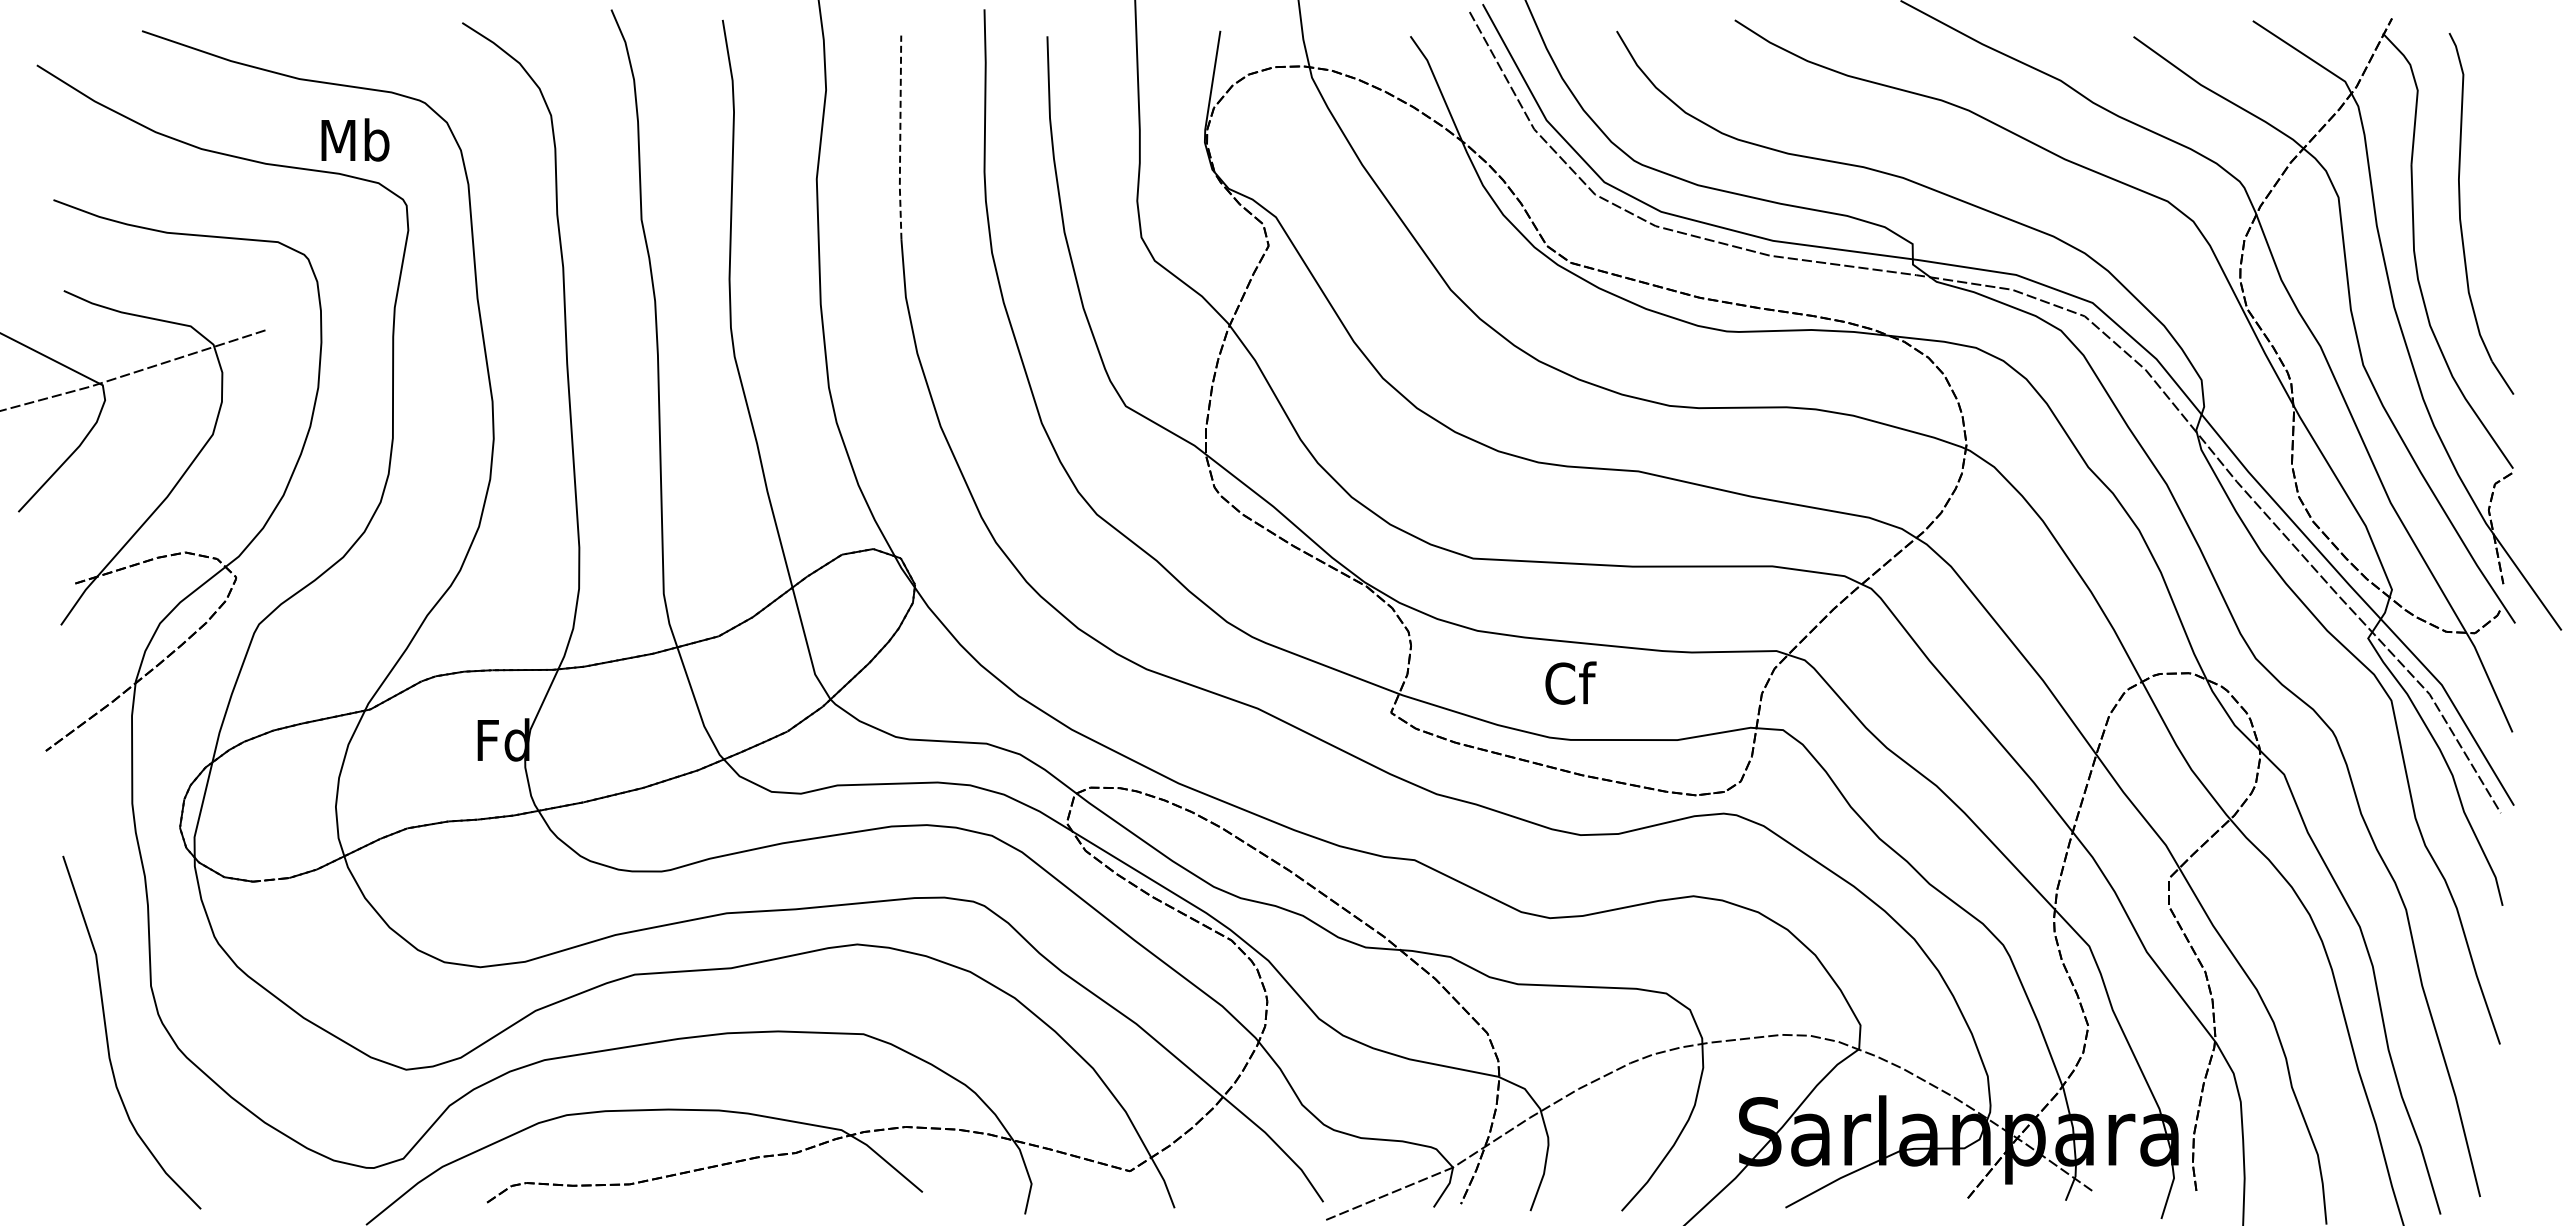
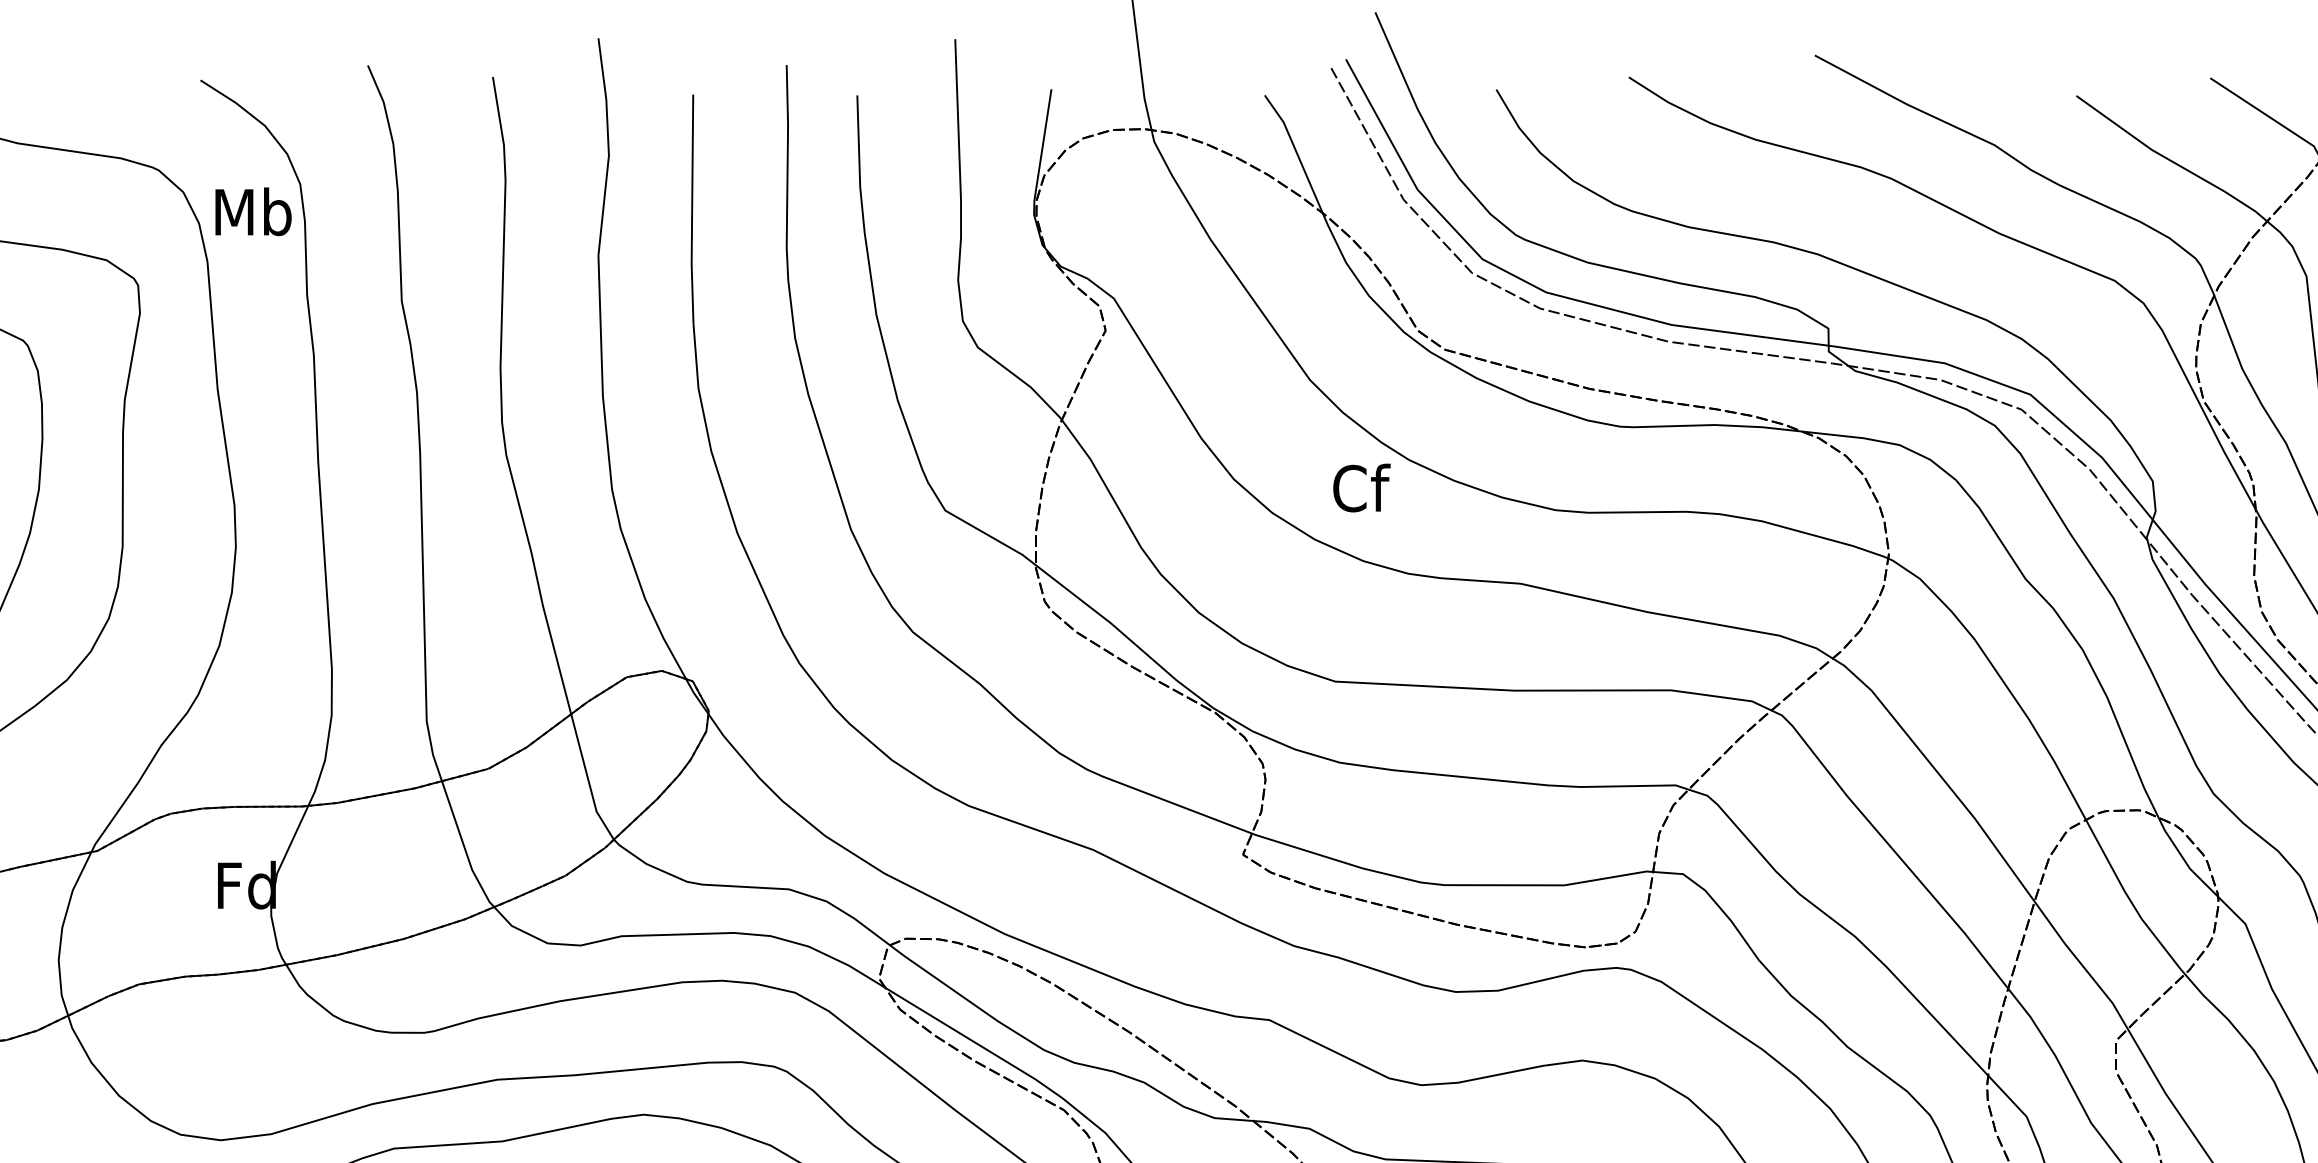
line: (900, 138) -> (692, 210), dashed -> solid
text: (355, 139) -> (253, 211), moved
text: (1570, 682) -> (1361, 487), moved

